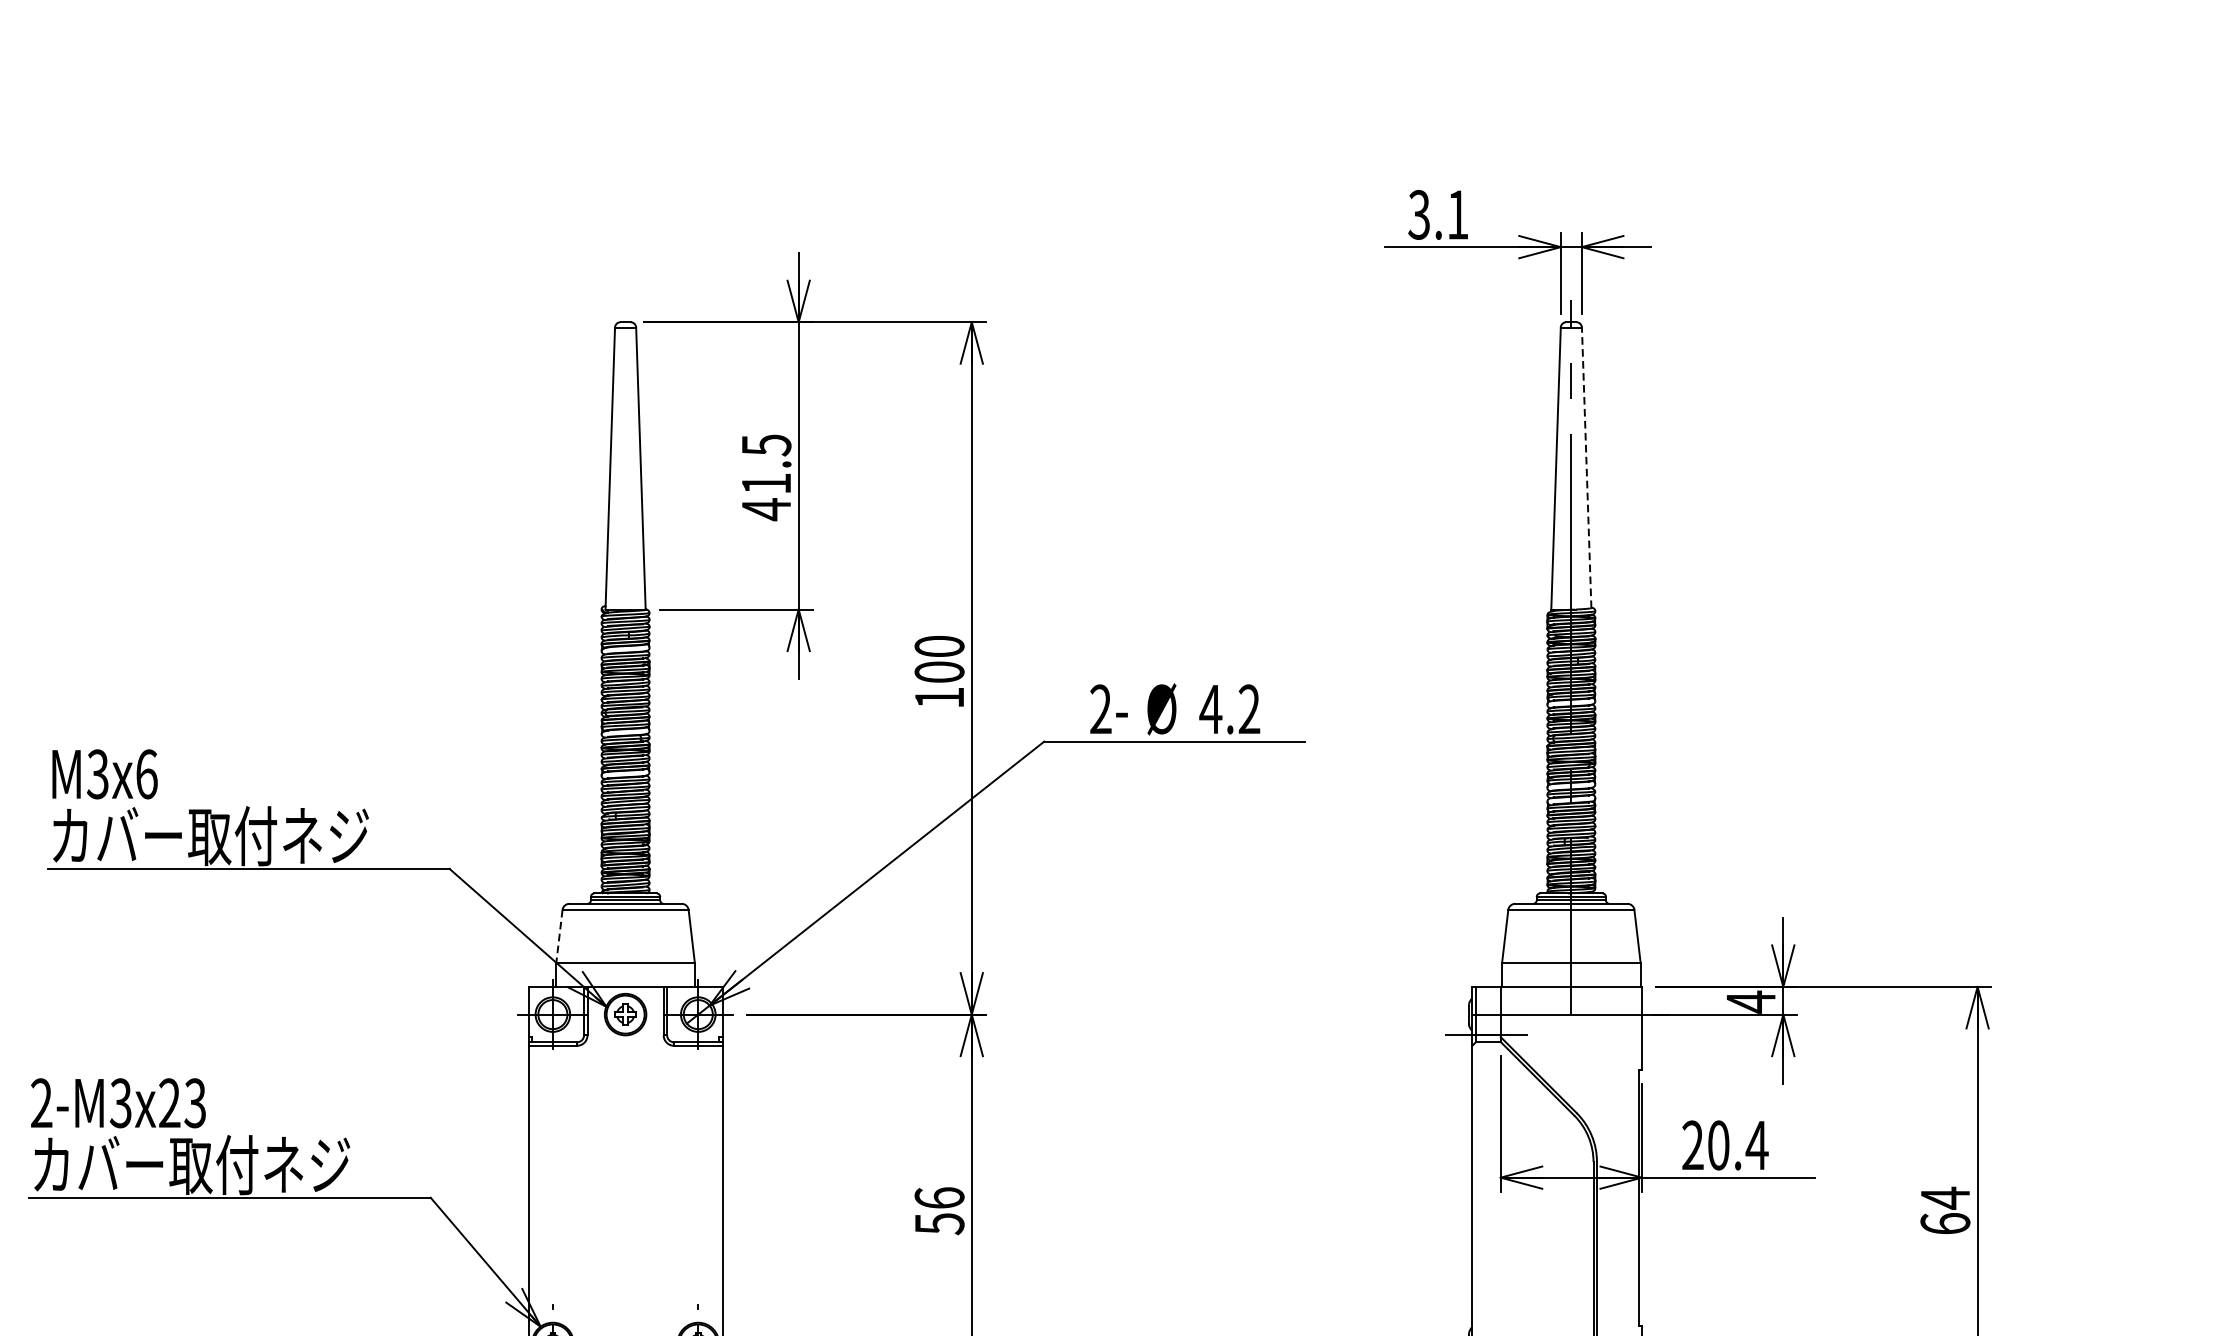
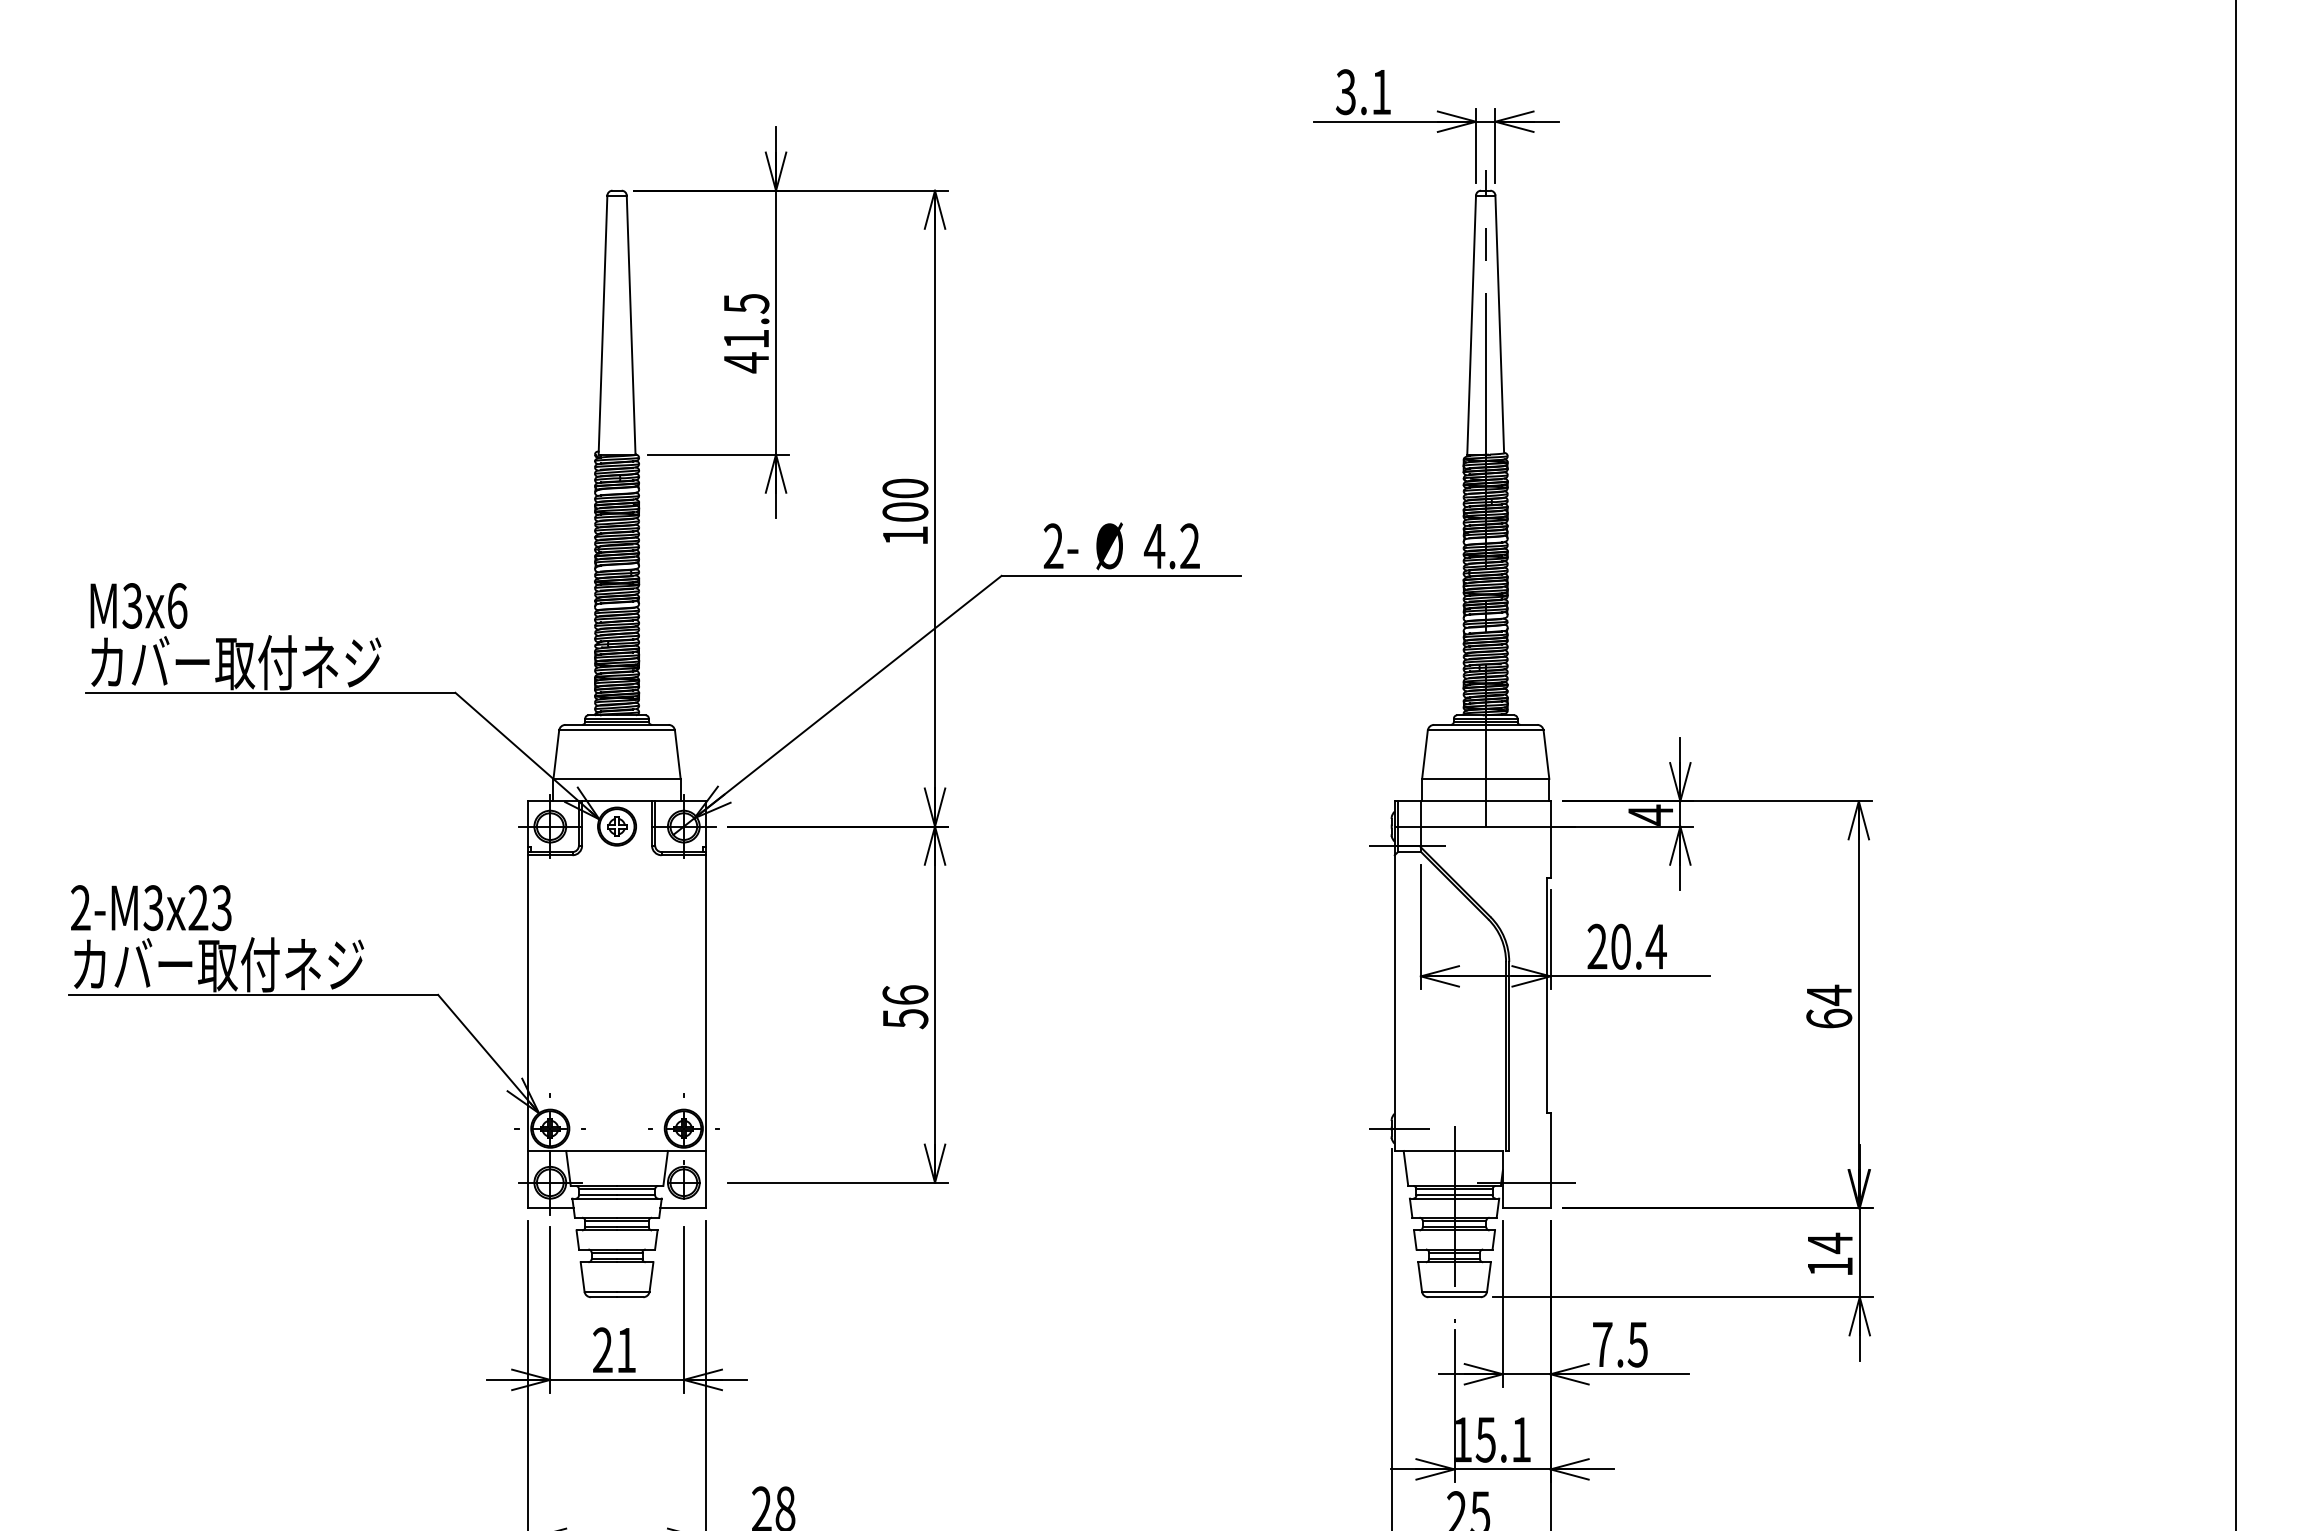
line: (1586, 467) -> (1499, 324), dashed -> solid
line: (559, 937) -> (556, 755), dashed -> solid

